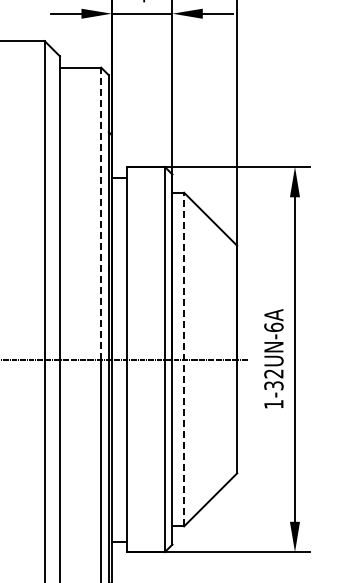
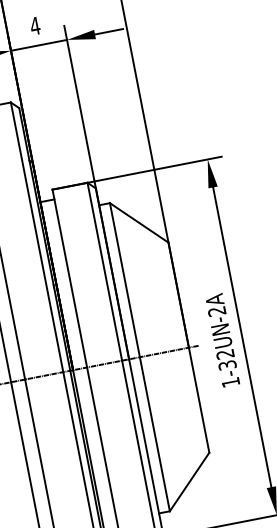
line: (101, 213) -> (37, 237), dashed -> solid
text: (273, 327) -> (216, 311), 1-32UN-6A -> 1-32UN-2A
line: (184, 359) -> (140, 357), dashed -> solid

